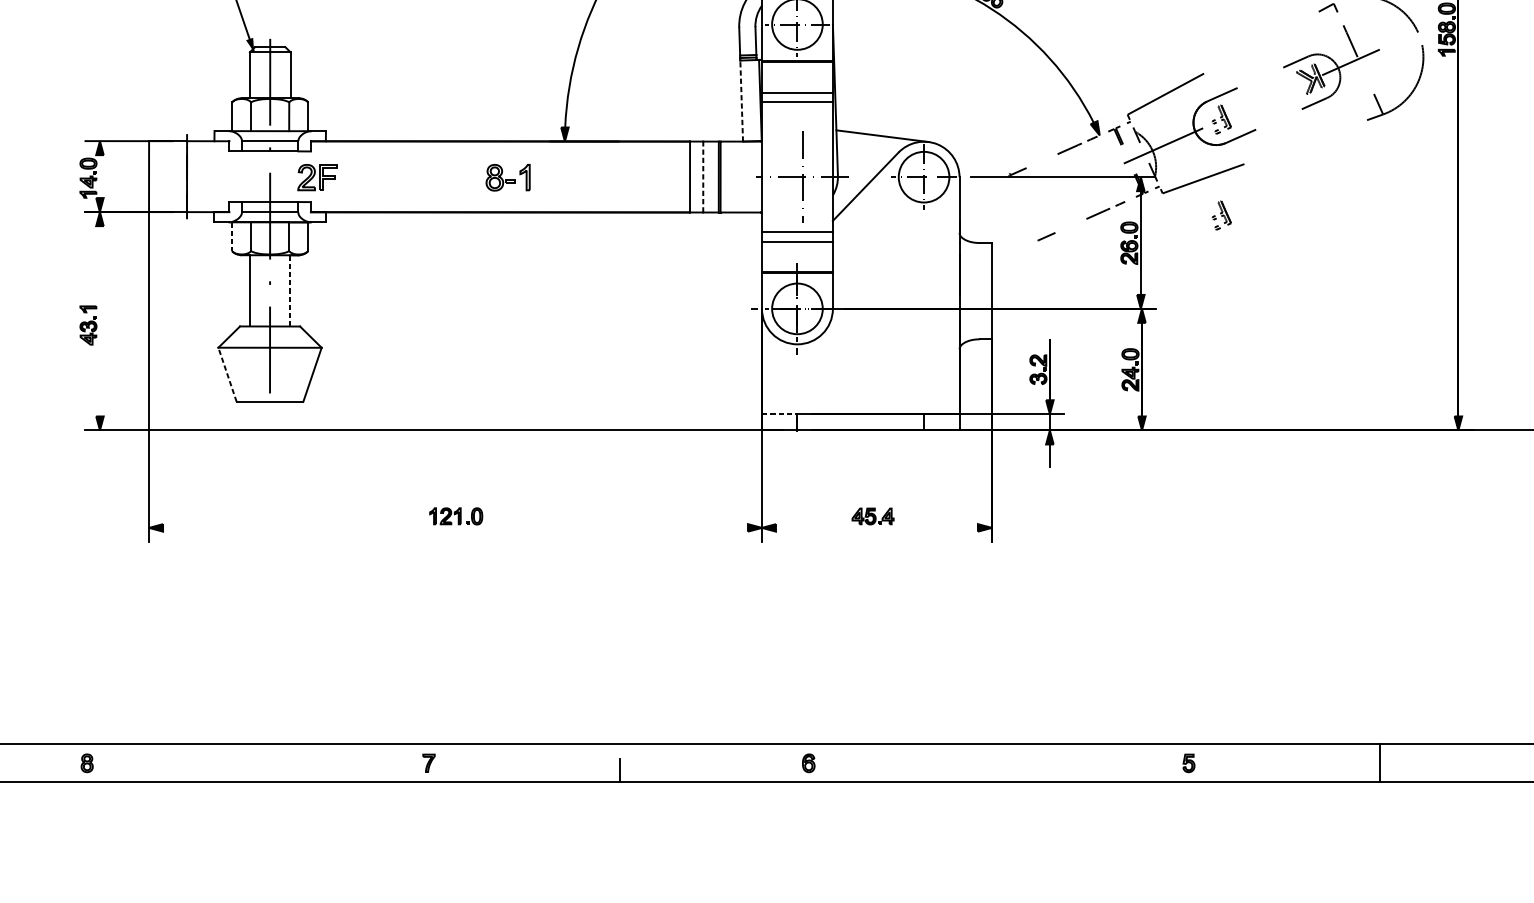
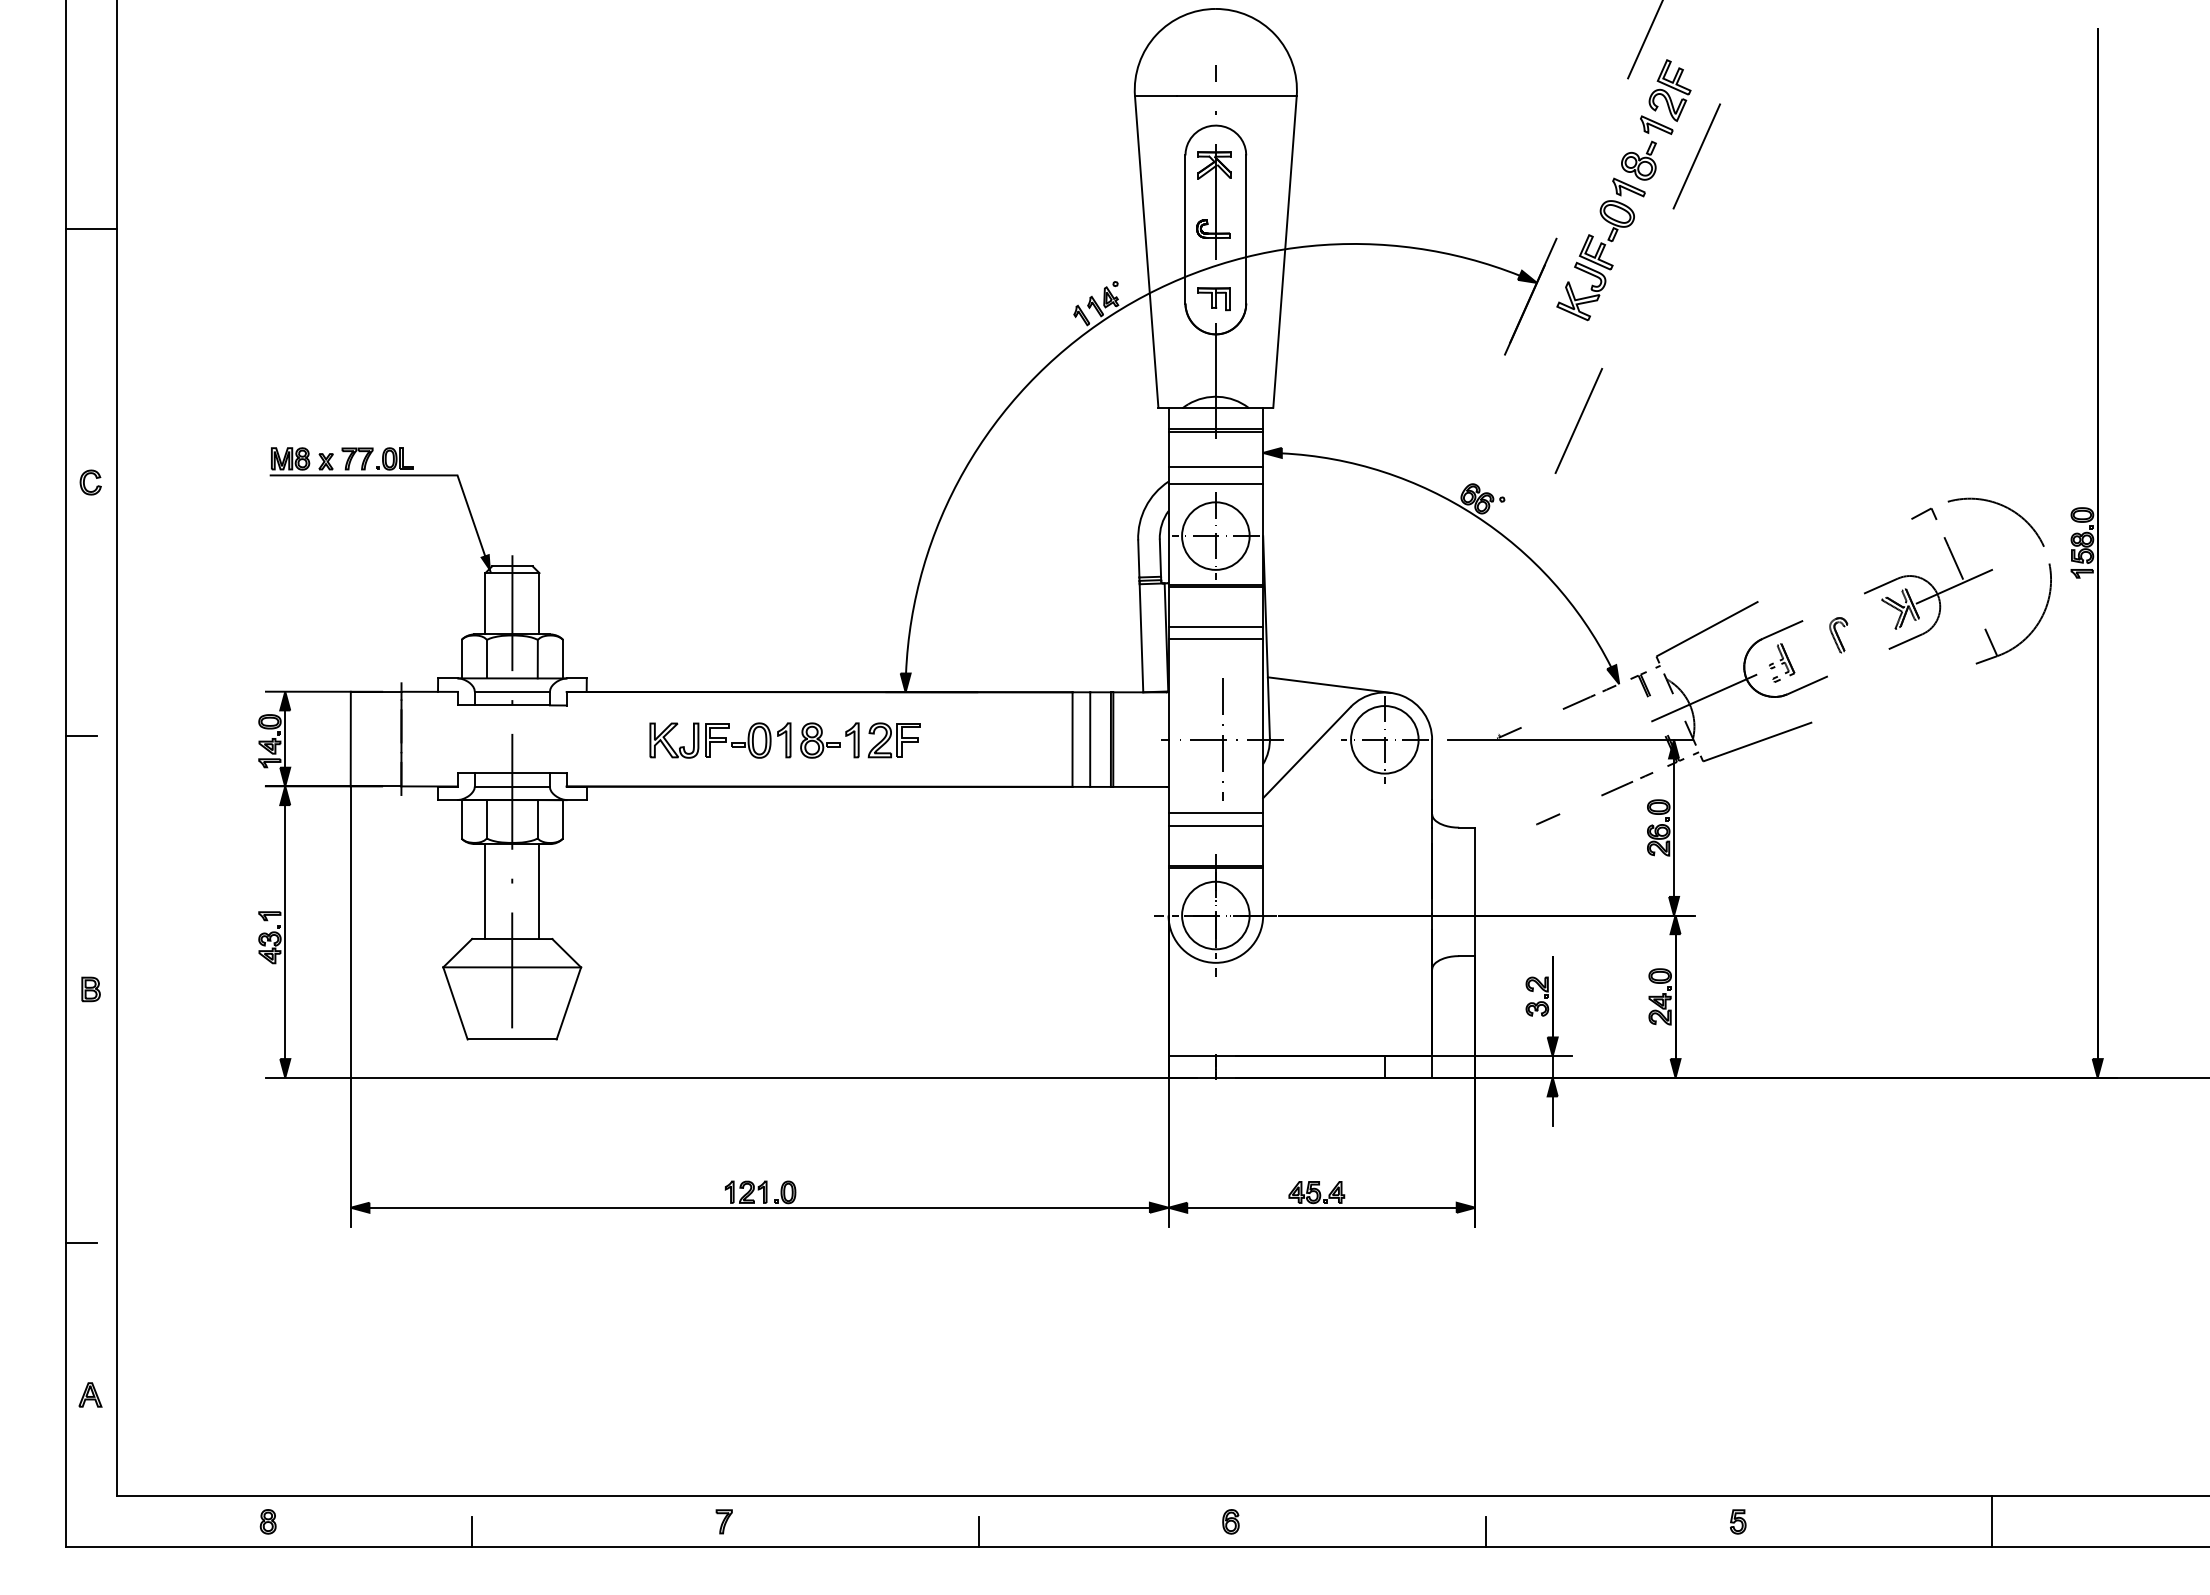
part: (1264, 99) -> (1838, 635), added
line: (741, 100) -> (1141, 637), dashed -> solid
line: (100, 176) -> (285, 738), added
line: (703, 176) -> (1090, 739), dashed -> solid
part: (316, 177) -> (893, 740), moved
part: (426, 177) -> (720, 740), added
part: (1222, 215) -> (1782, 790), removed
line: (232, 236) -> (461, 819), dashed -> solid
line: (290, 290) -> (539, 891), dashed -> solid
line: (100, 321) -> (285, 932), added
line: (227, 374) -> (455, 1002), dashed -> solid
line: (779, 414) -> (1192, 1056), dashed -> solid
line: (455, 527) -> (759, 1207), added
line: (876, 527) -> (1321, 1207), added
line: (239, 770) -> (471, 1531), added
line: (999, 770) -> (1485, 1531), added

